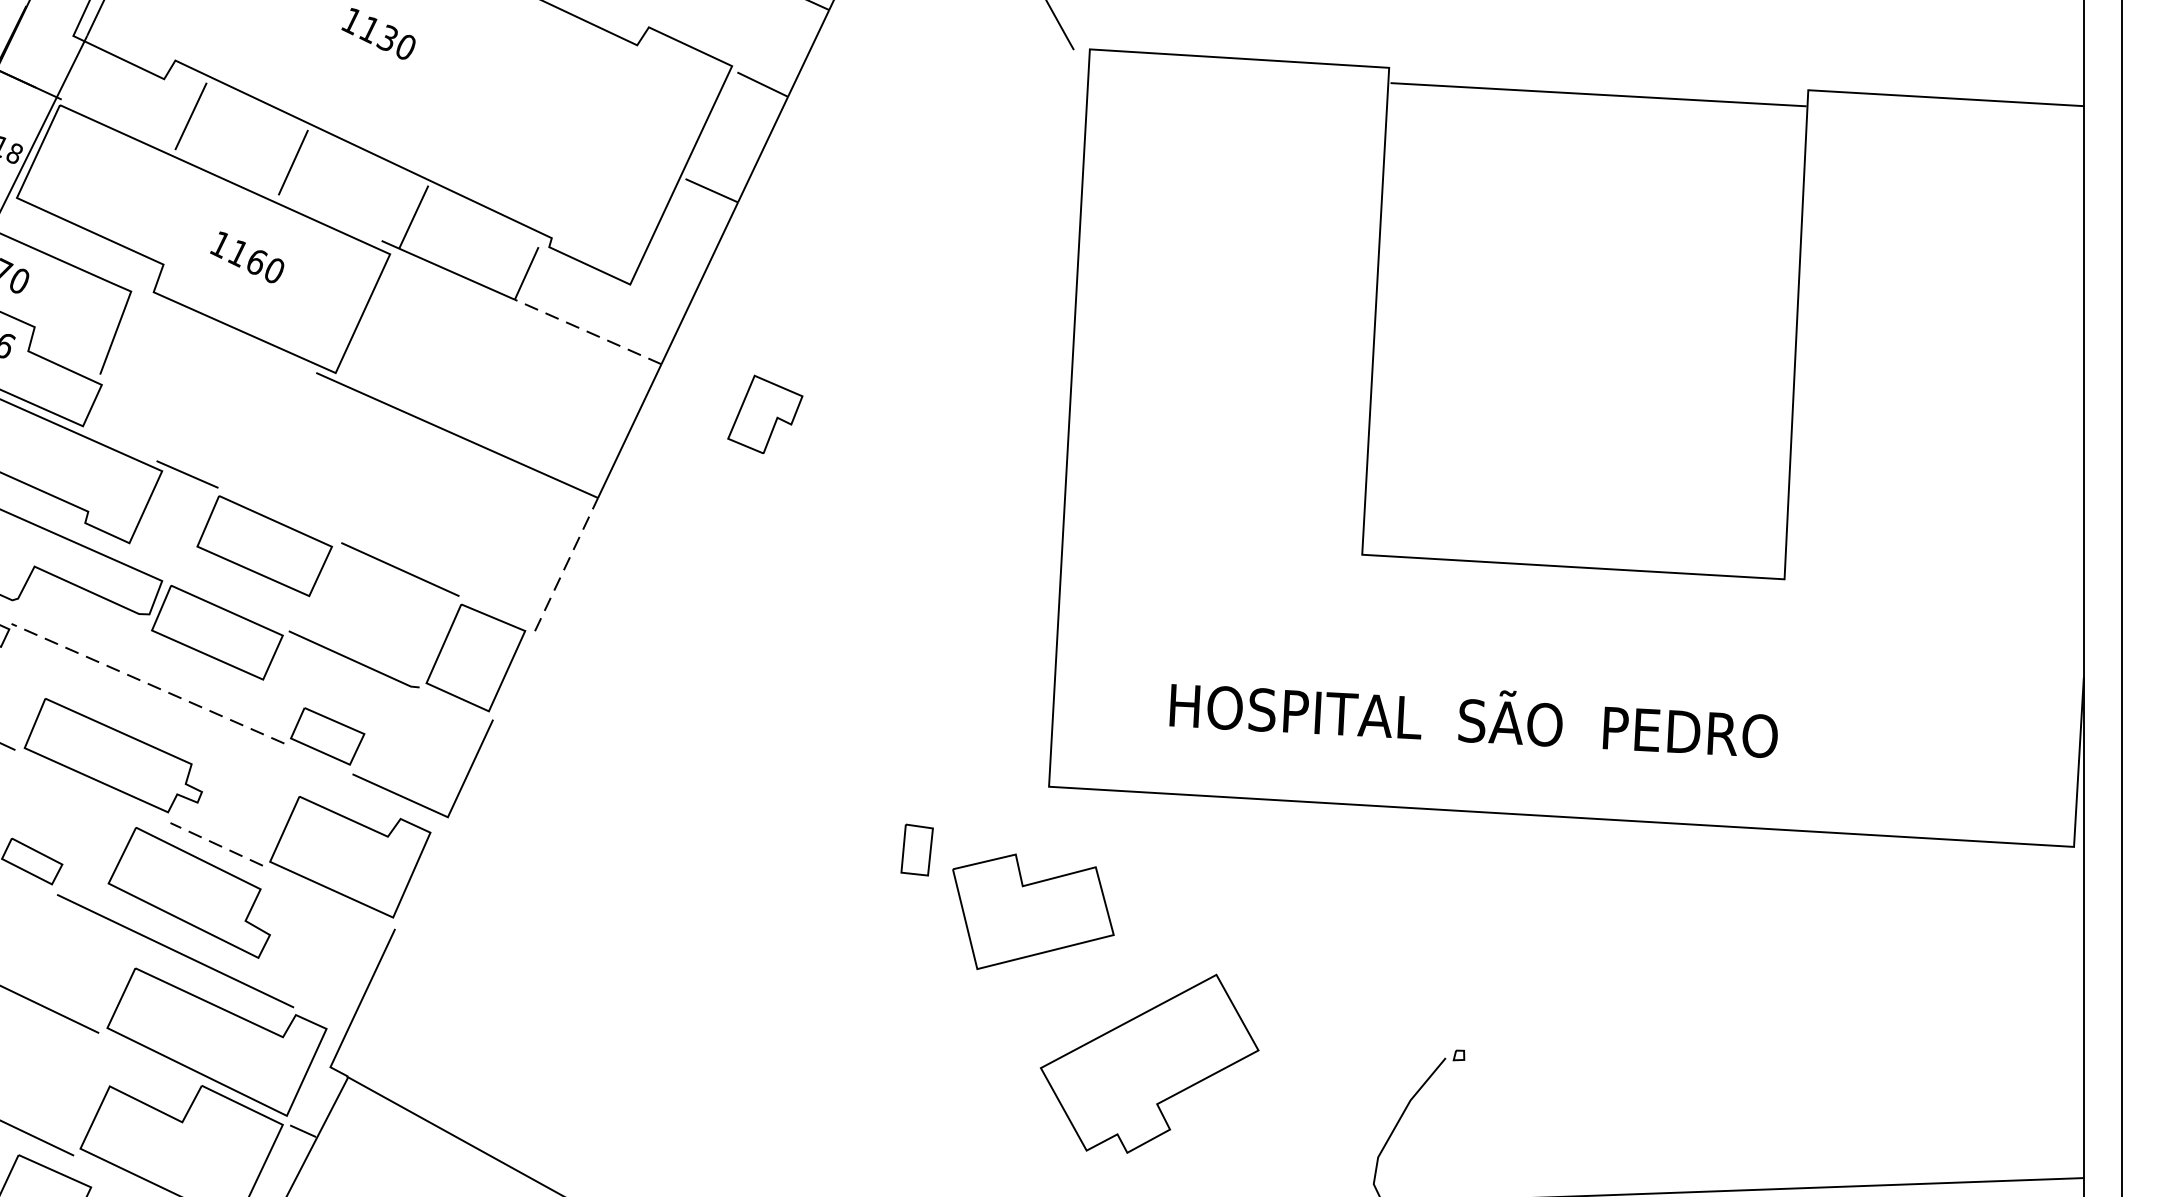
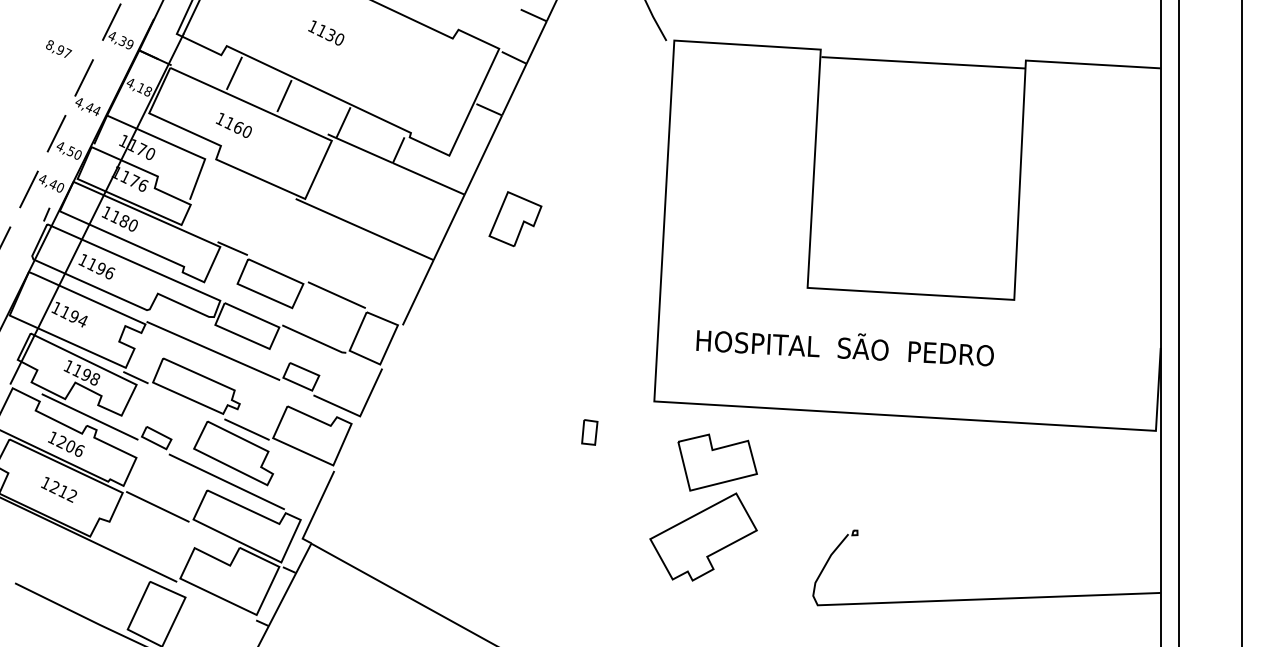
text: (246, 255) -> (233, 124), moved
line: (587, 331) -> (428, 178), dashed -> solid
part: (765, 414) -> (515, 219), size x1.43
line: (567, 564) -> (418, 292), dashed -> solid
line: (148, 684) -> (213, 351), dashed -> solid
text: (1472, 721) -> (844, 348), moved
line: (215, 844) -> (246, 429), dashed -> solid
part: (1033, 911) -> (717, 462), moved

